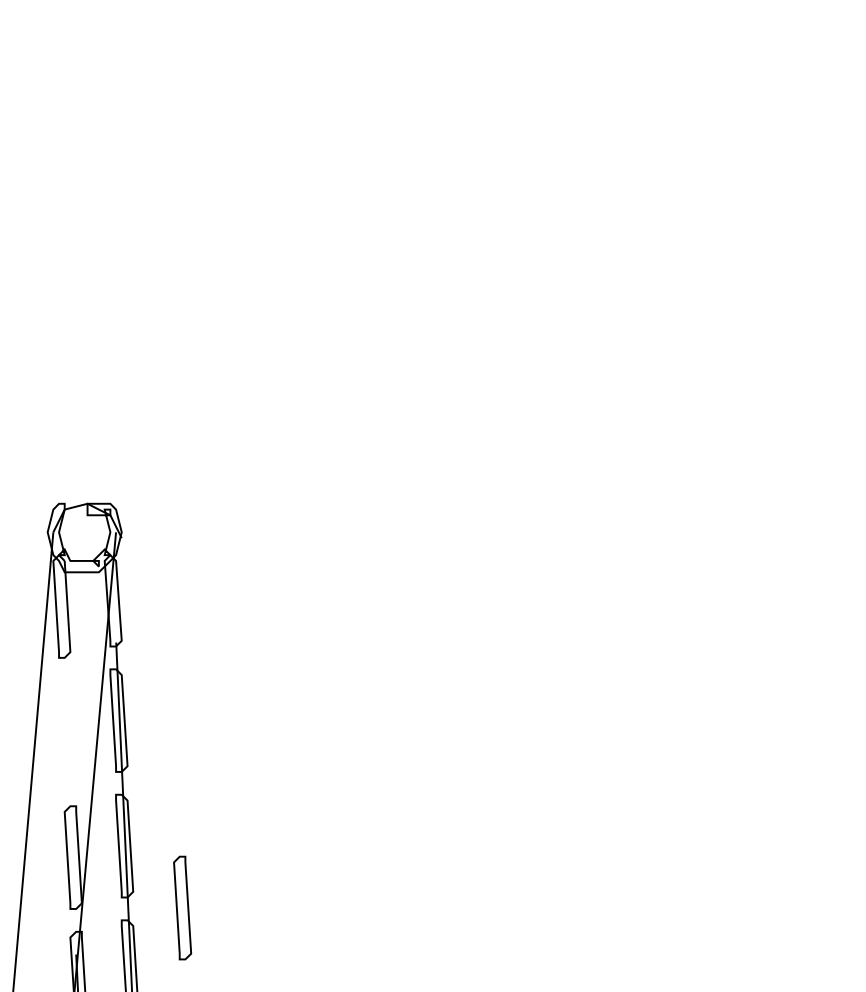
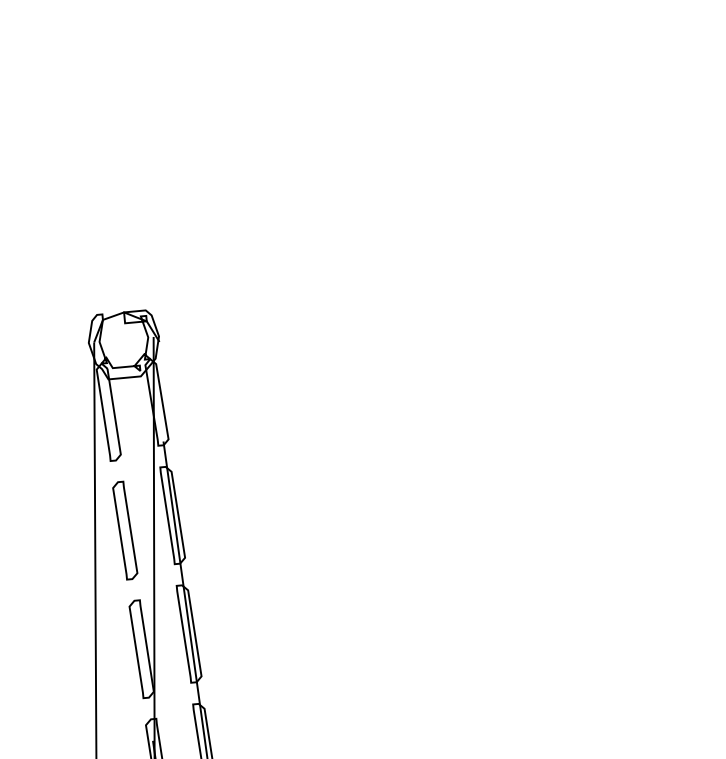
part: (182, 907) -> (125, 530), moved

